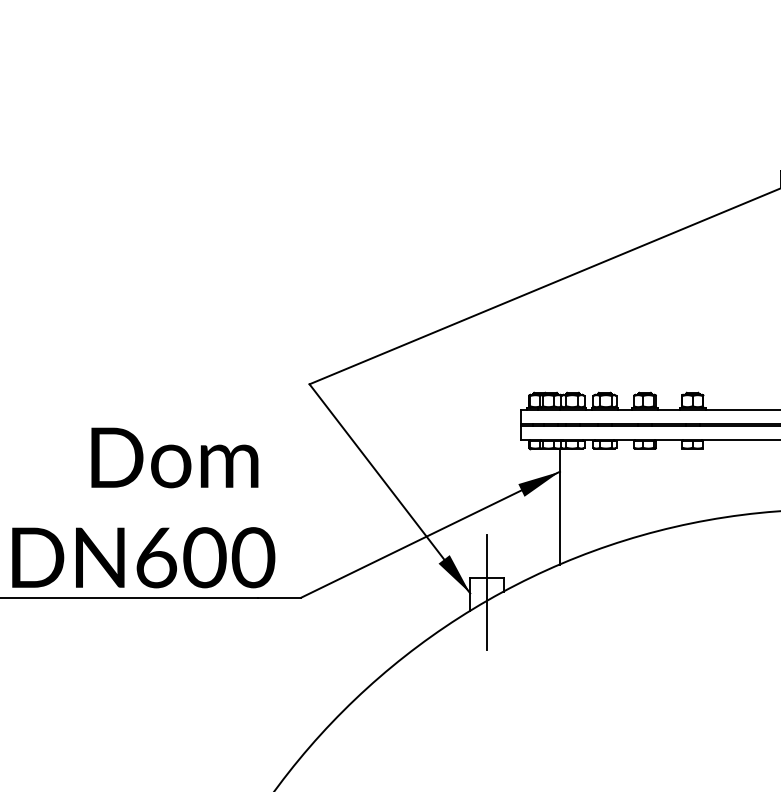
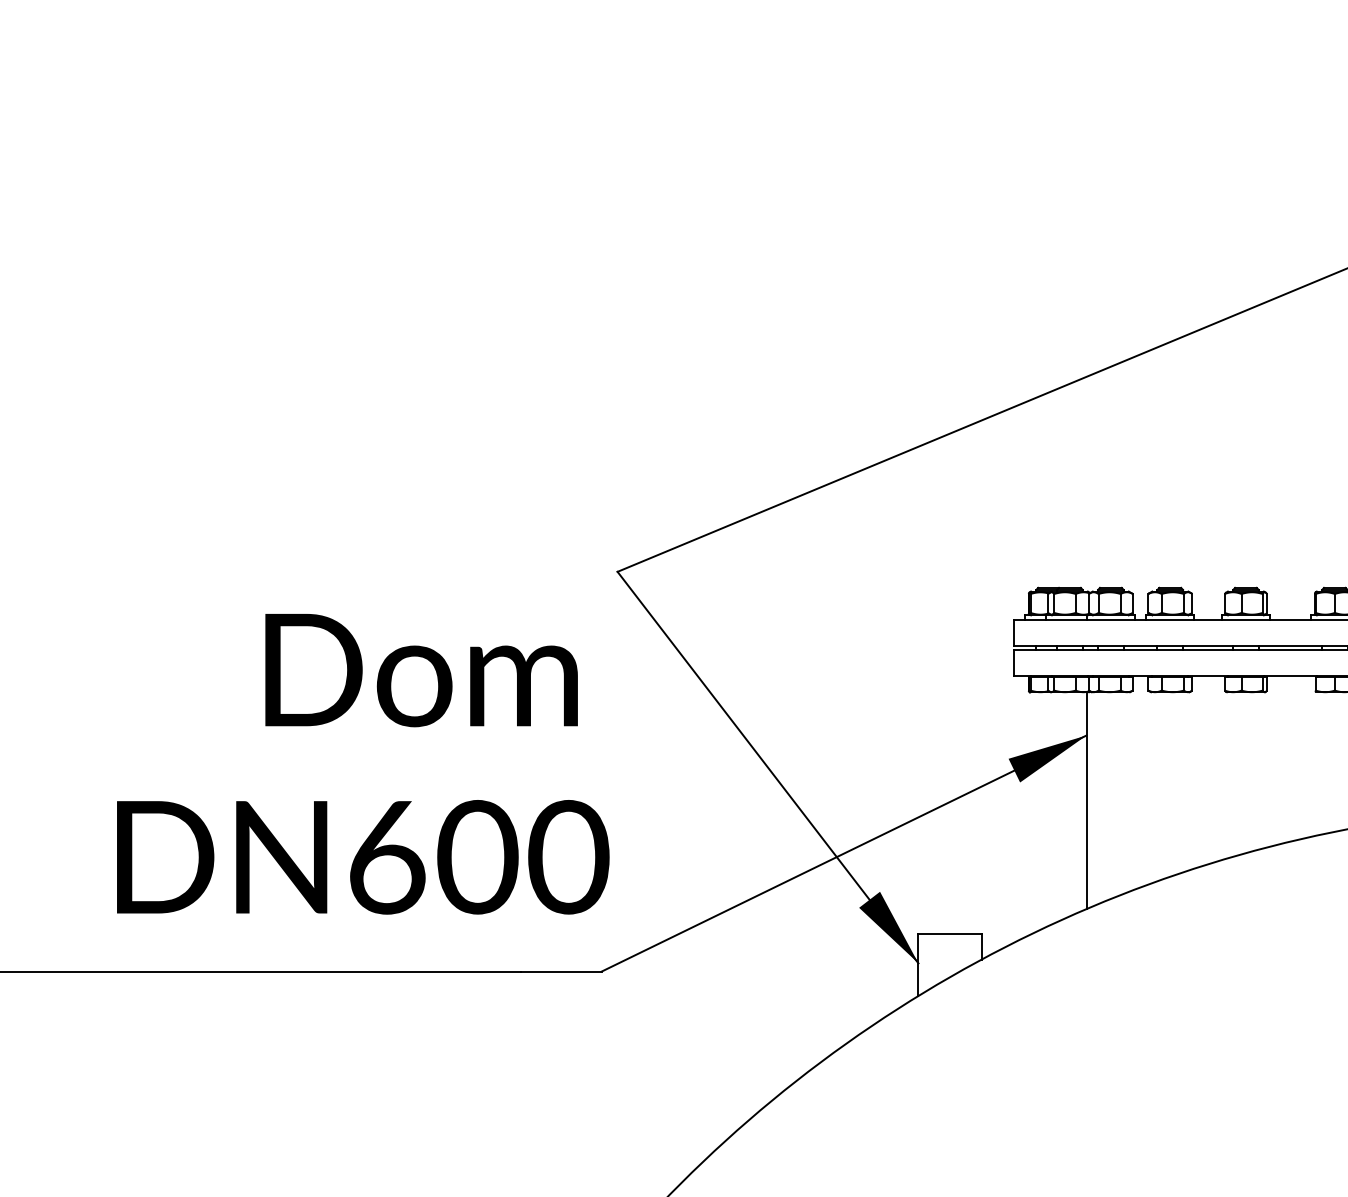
text: (143, 507) -> (362, 763), moved
line: (487, 592) -> (950, 961), removed

